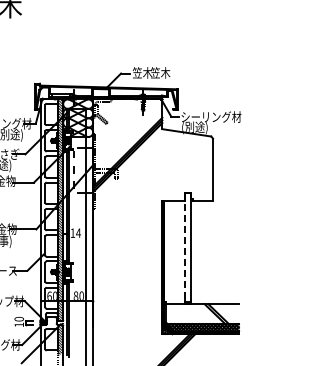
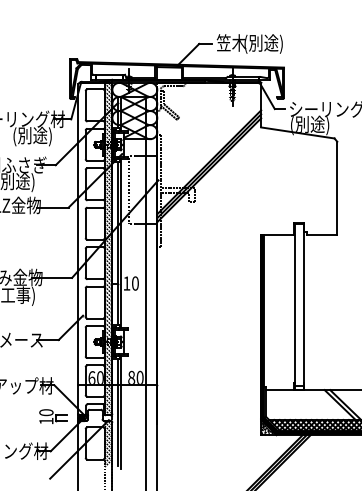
text: (163, 73) -> (262, 43), 笠木 -> (別途)
text: (78, 232) -> (135, 282), 14 -> 10
line: (184, 249) -> (294, 308), dashed -> solid

